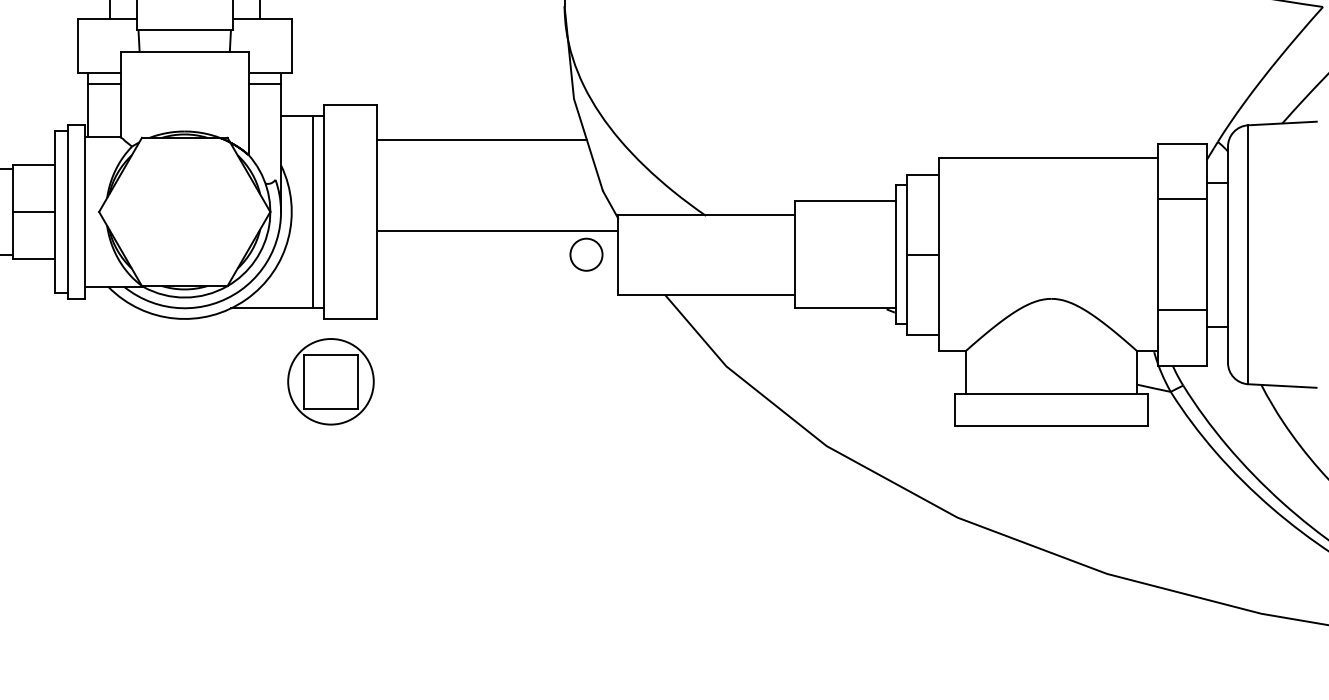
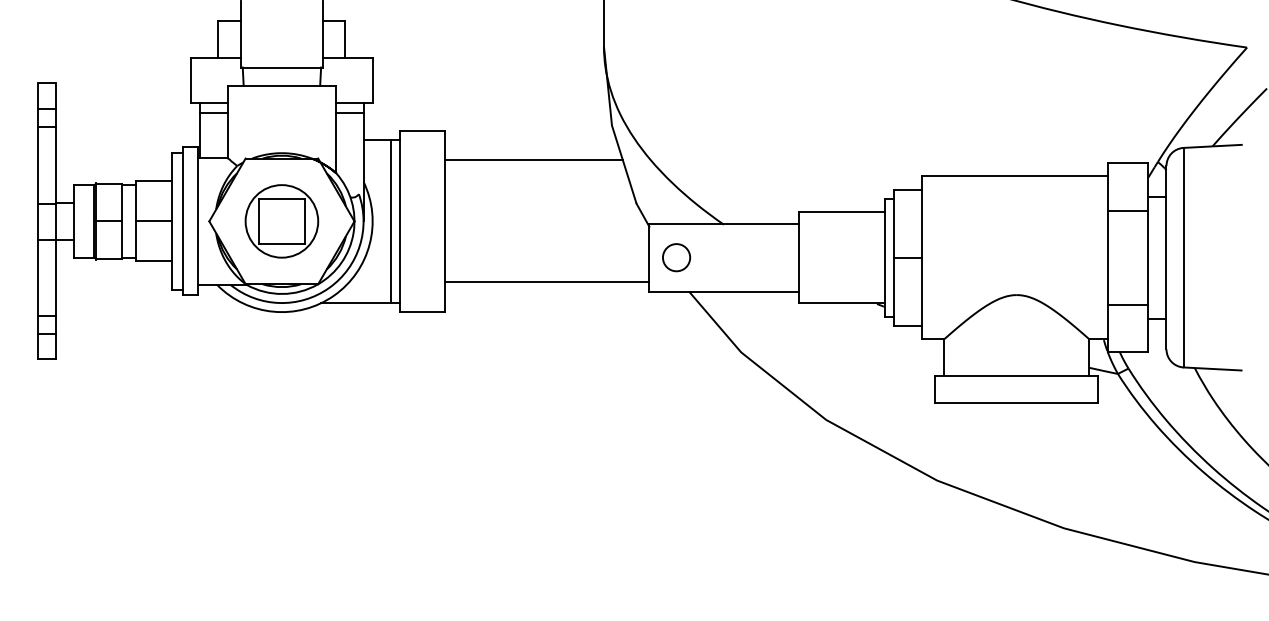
line: (497, 230) -> (547, 282), moved
circle: (586, 254) -> (676, 257), moved
part: (330, 381) -> (281, 221), moved

